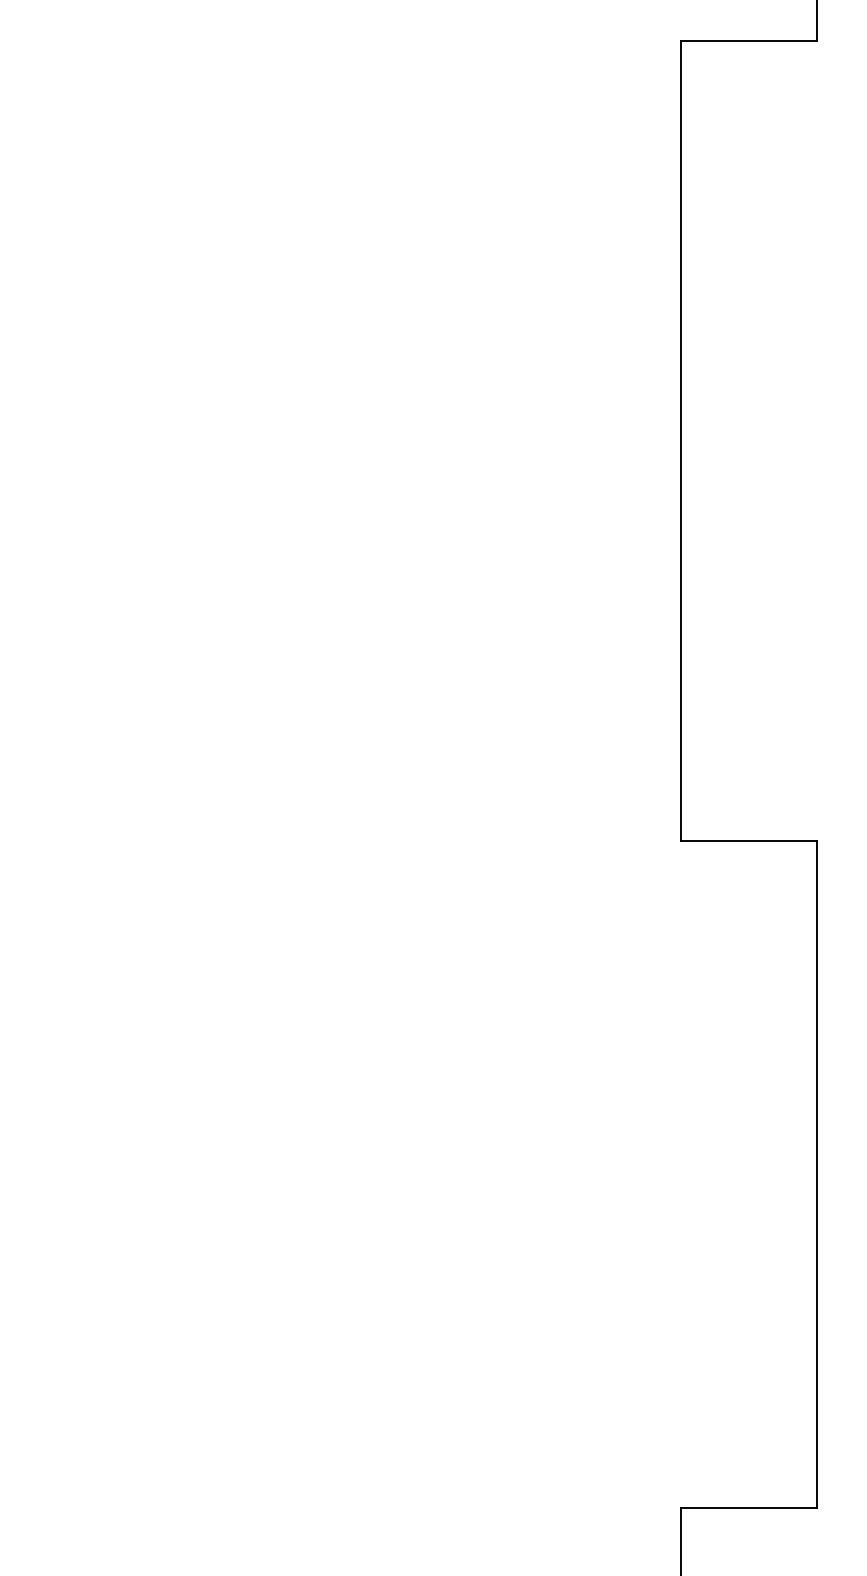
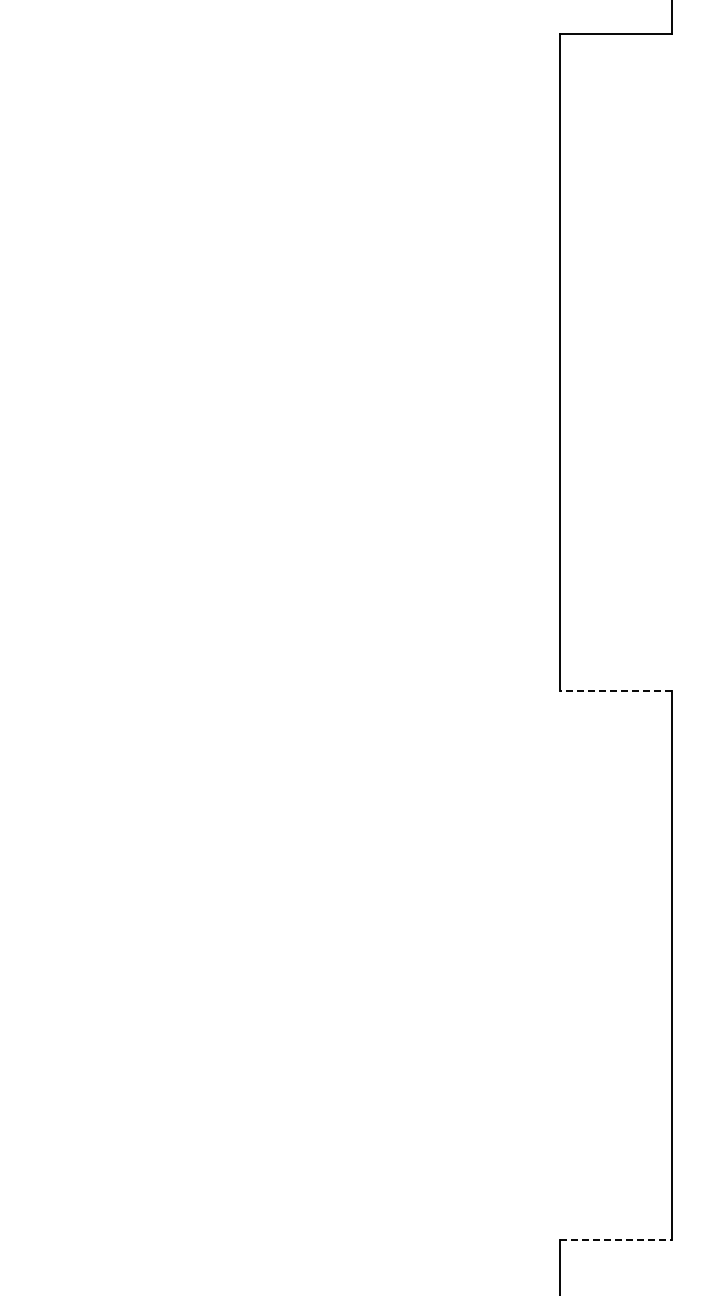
line: (748, 840) -> (615, 691), solid -> dashed
line: (748, 1507) -> (615, 1239), solid -> dashed

